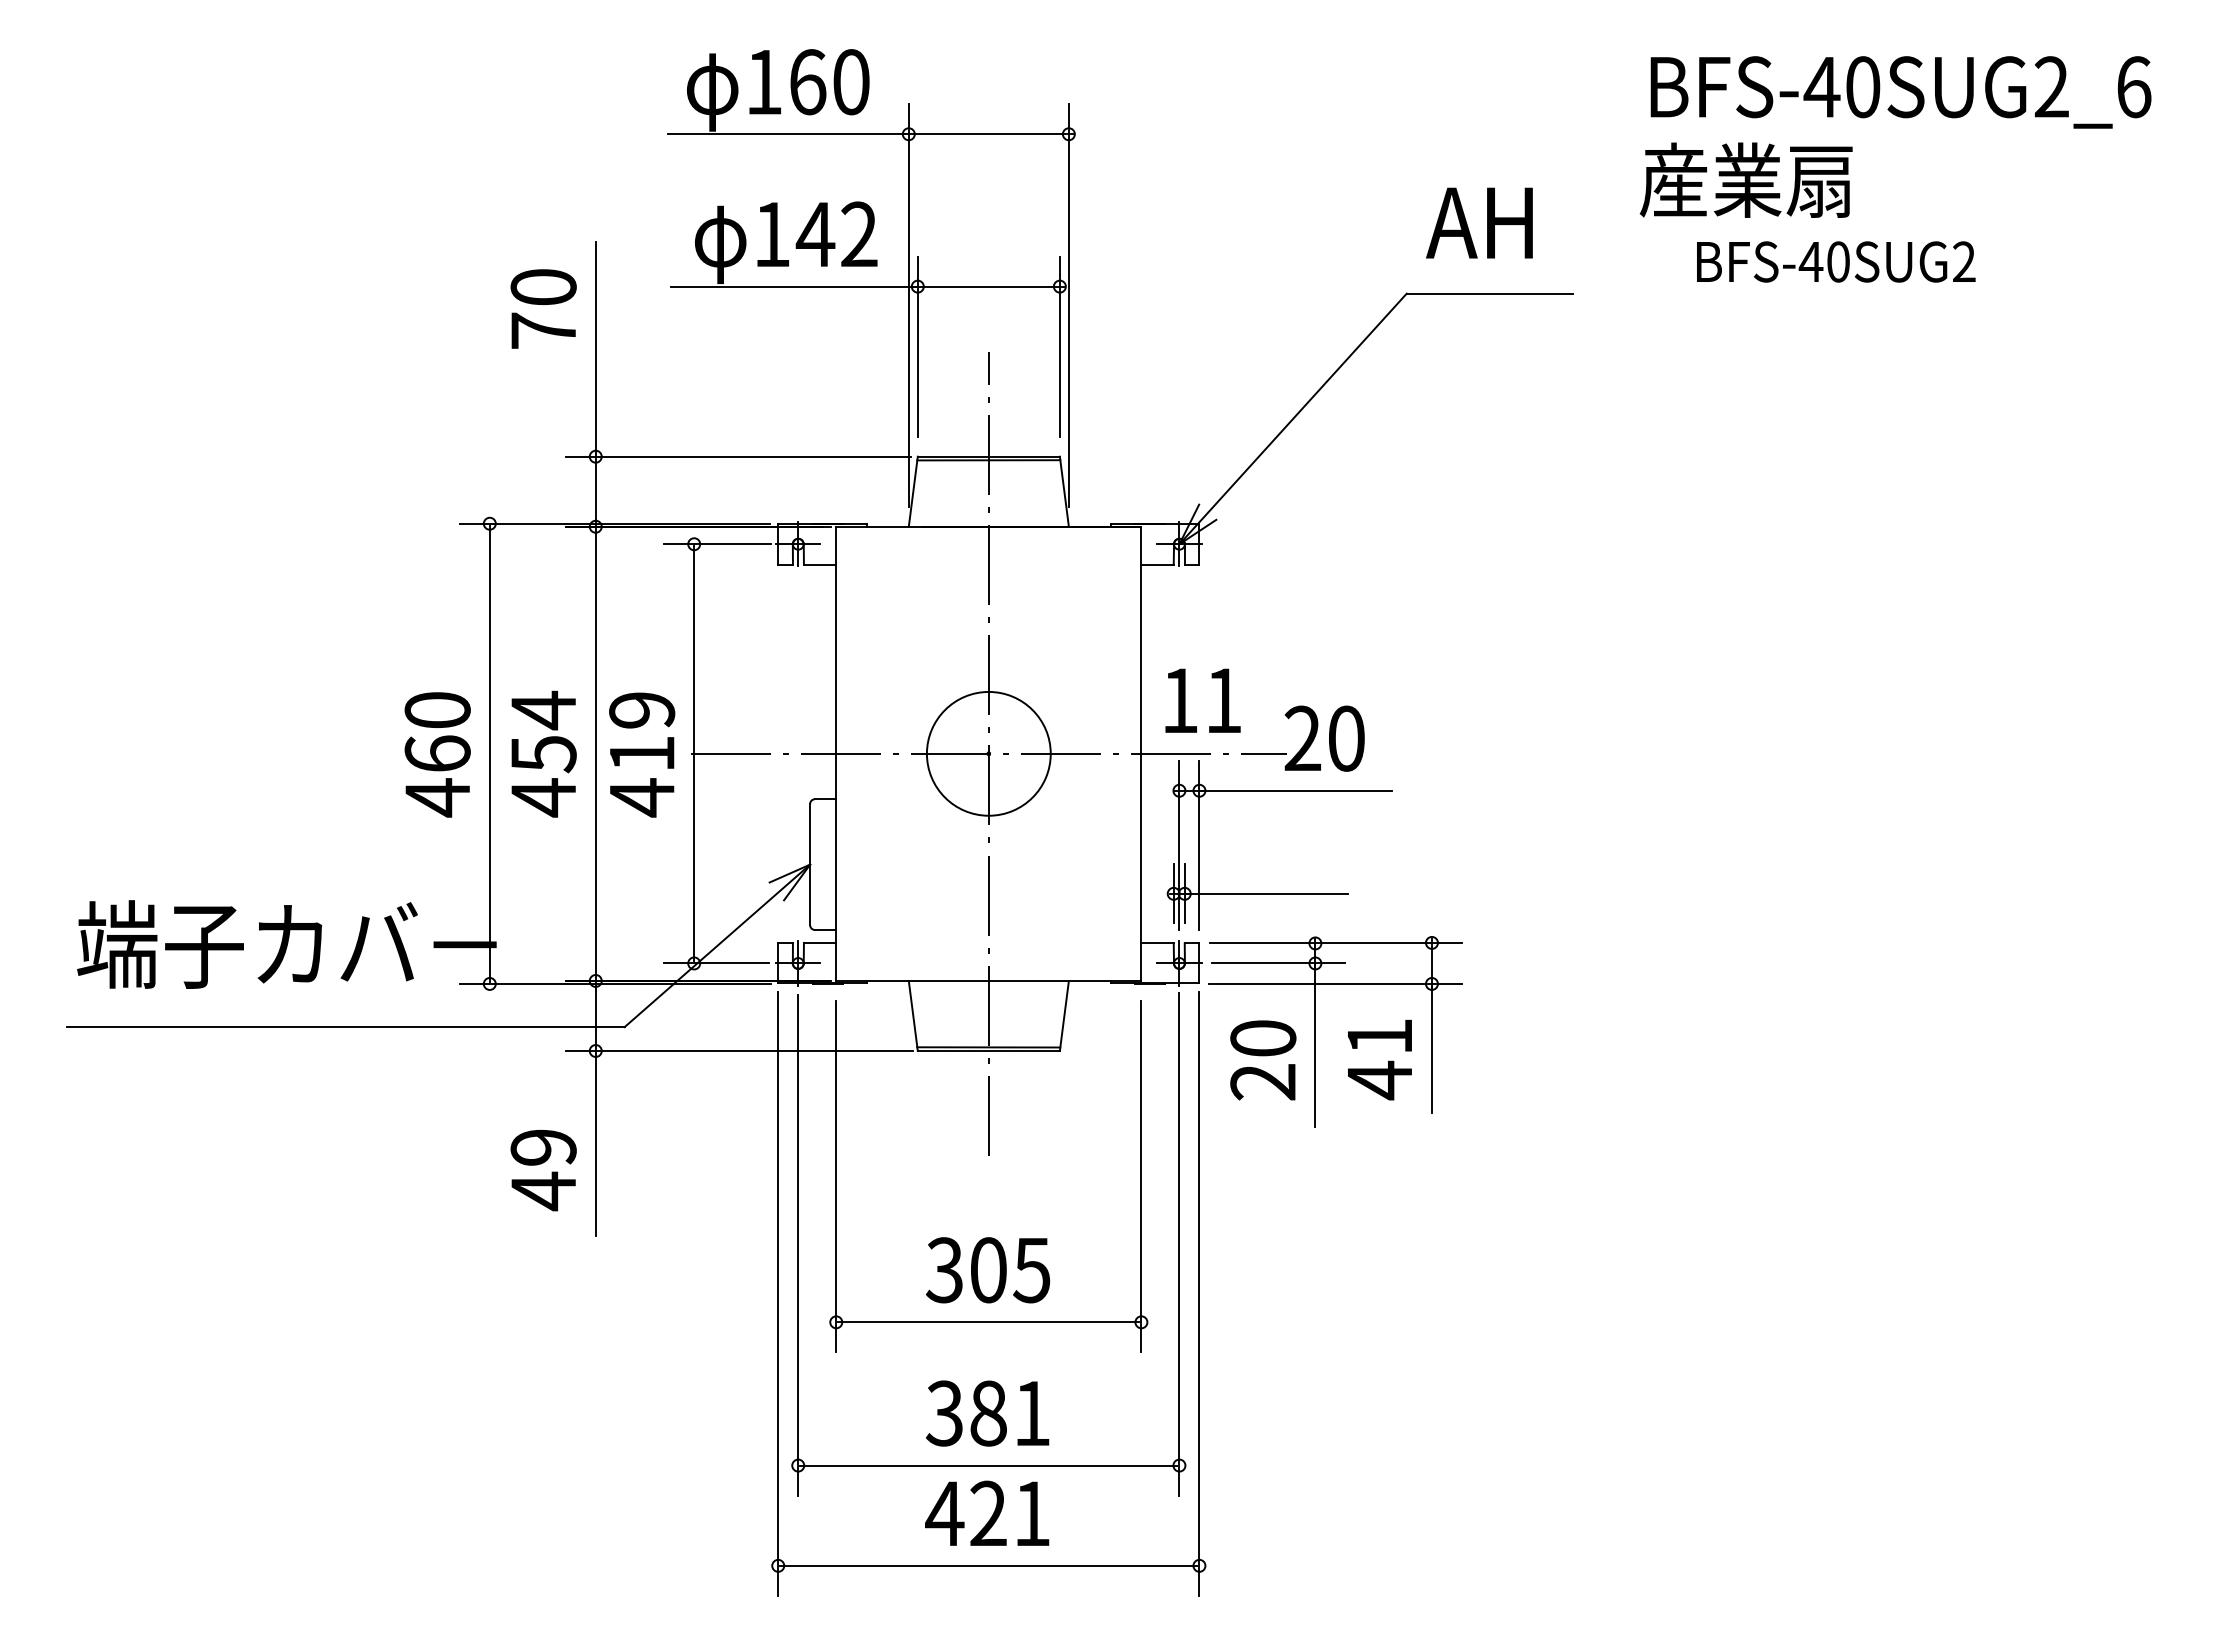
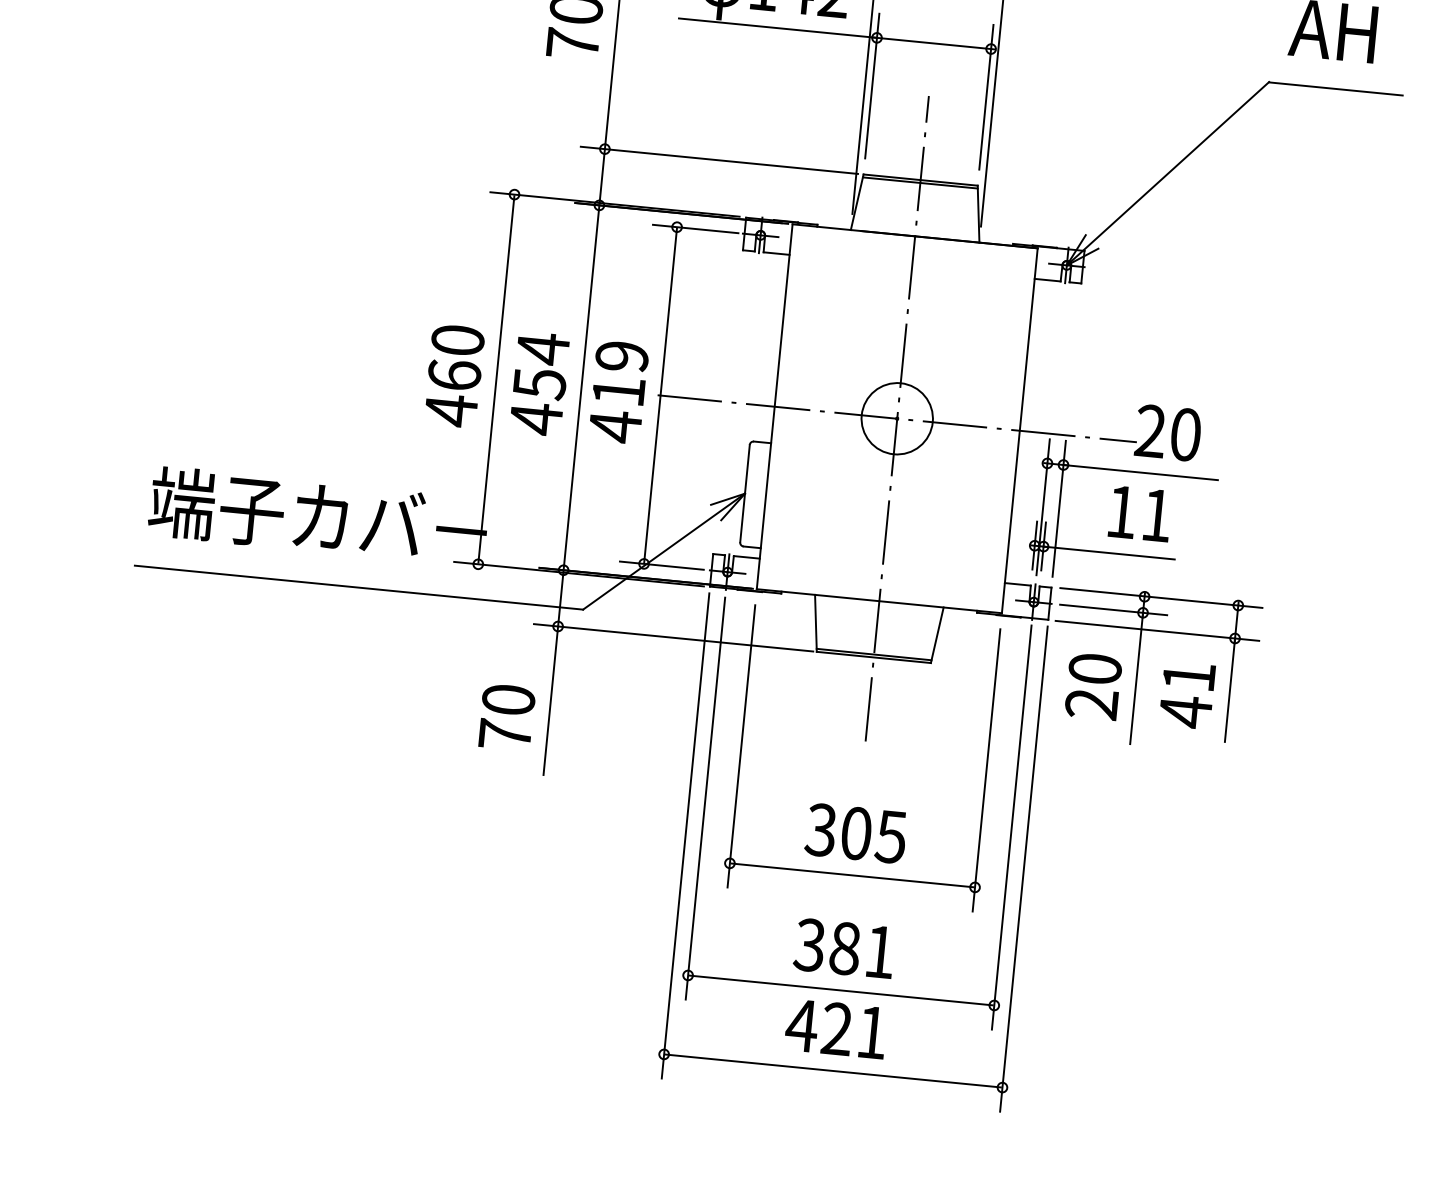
text: (1202, 700) -> (1139, 513), moved
circle: (988, 753) -> (897, 418), size x0.71
text: (543, 1170) -> (506, 718), 49 -> 70

